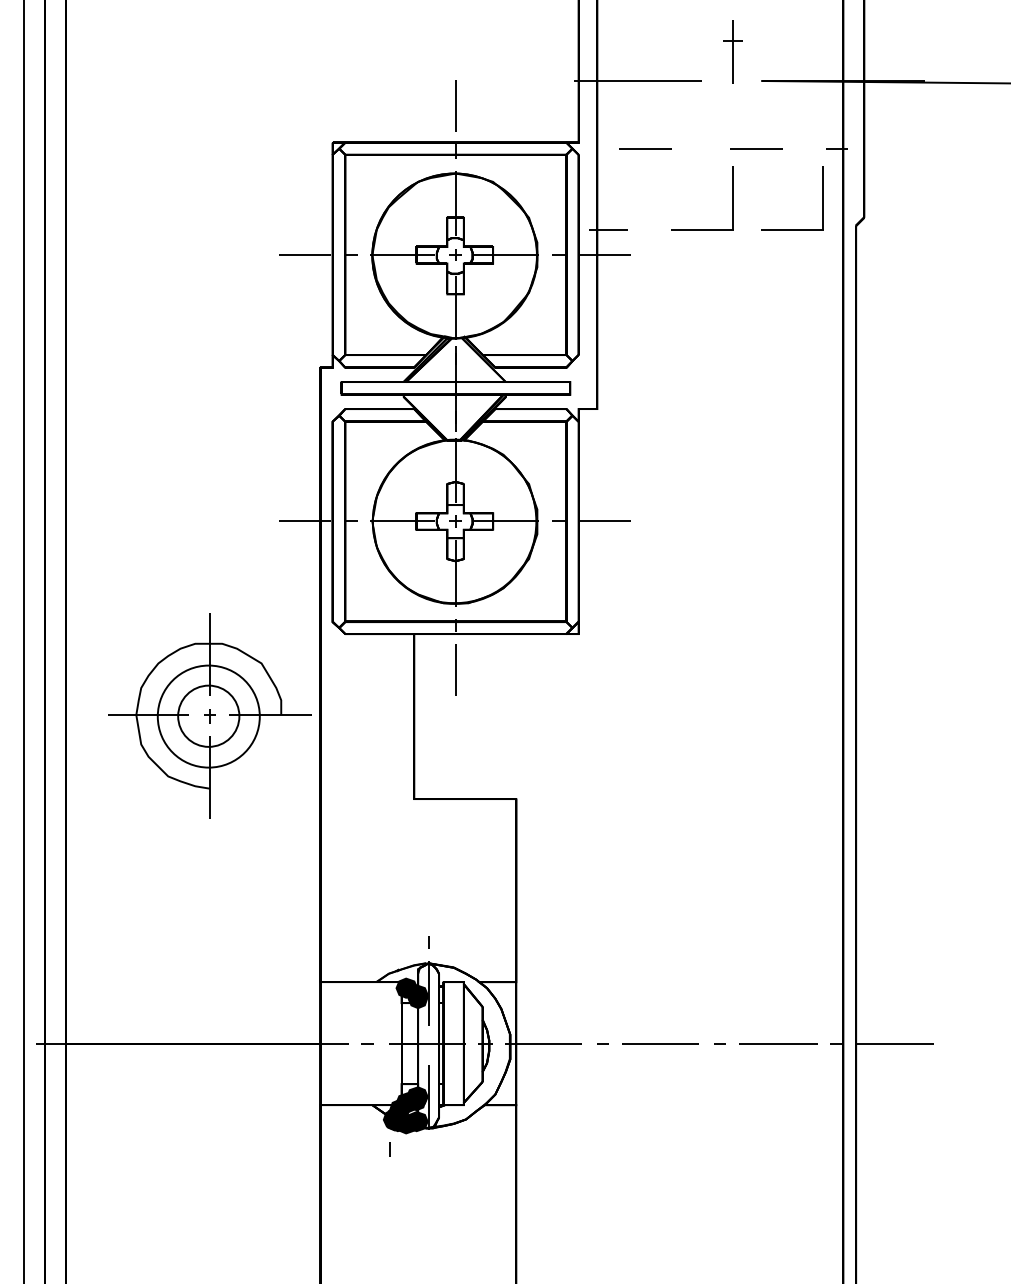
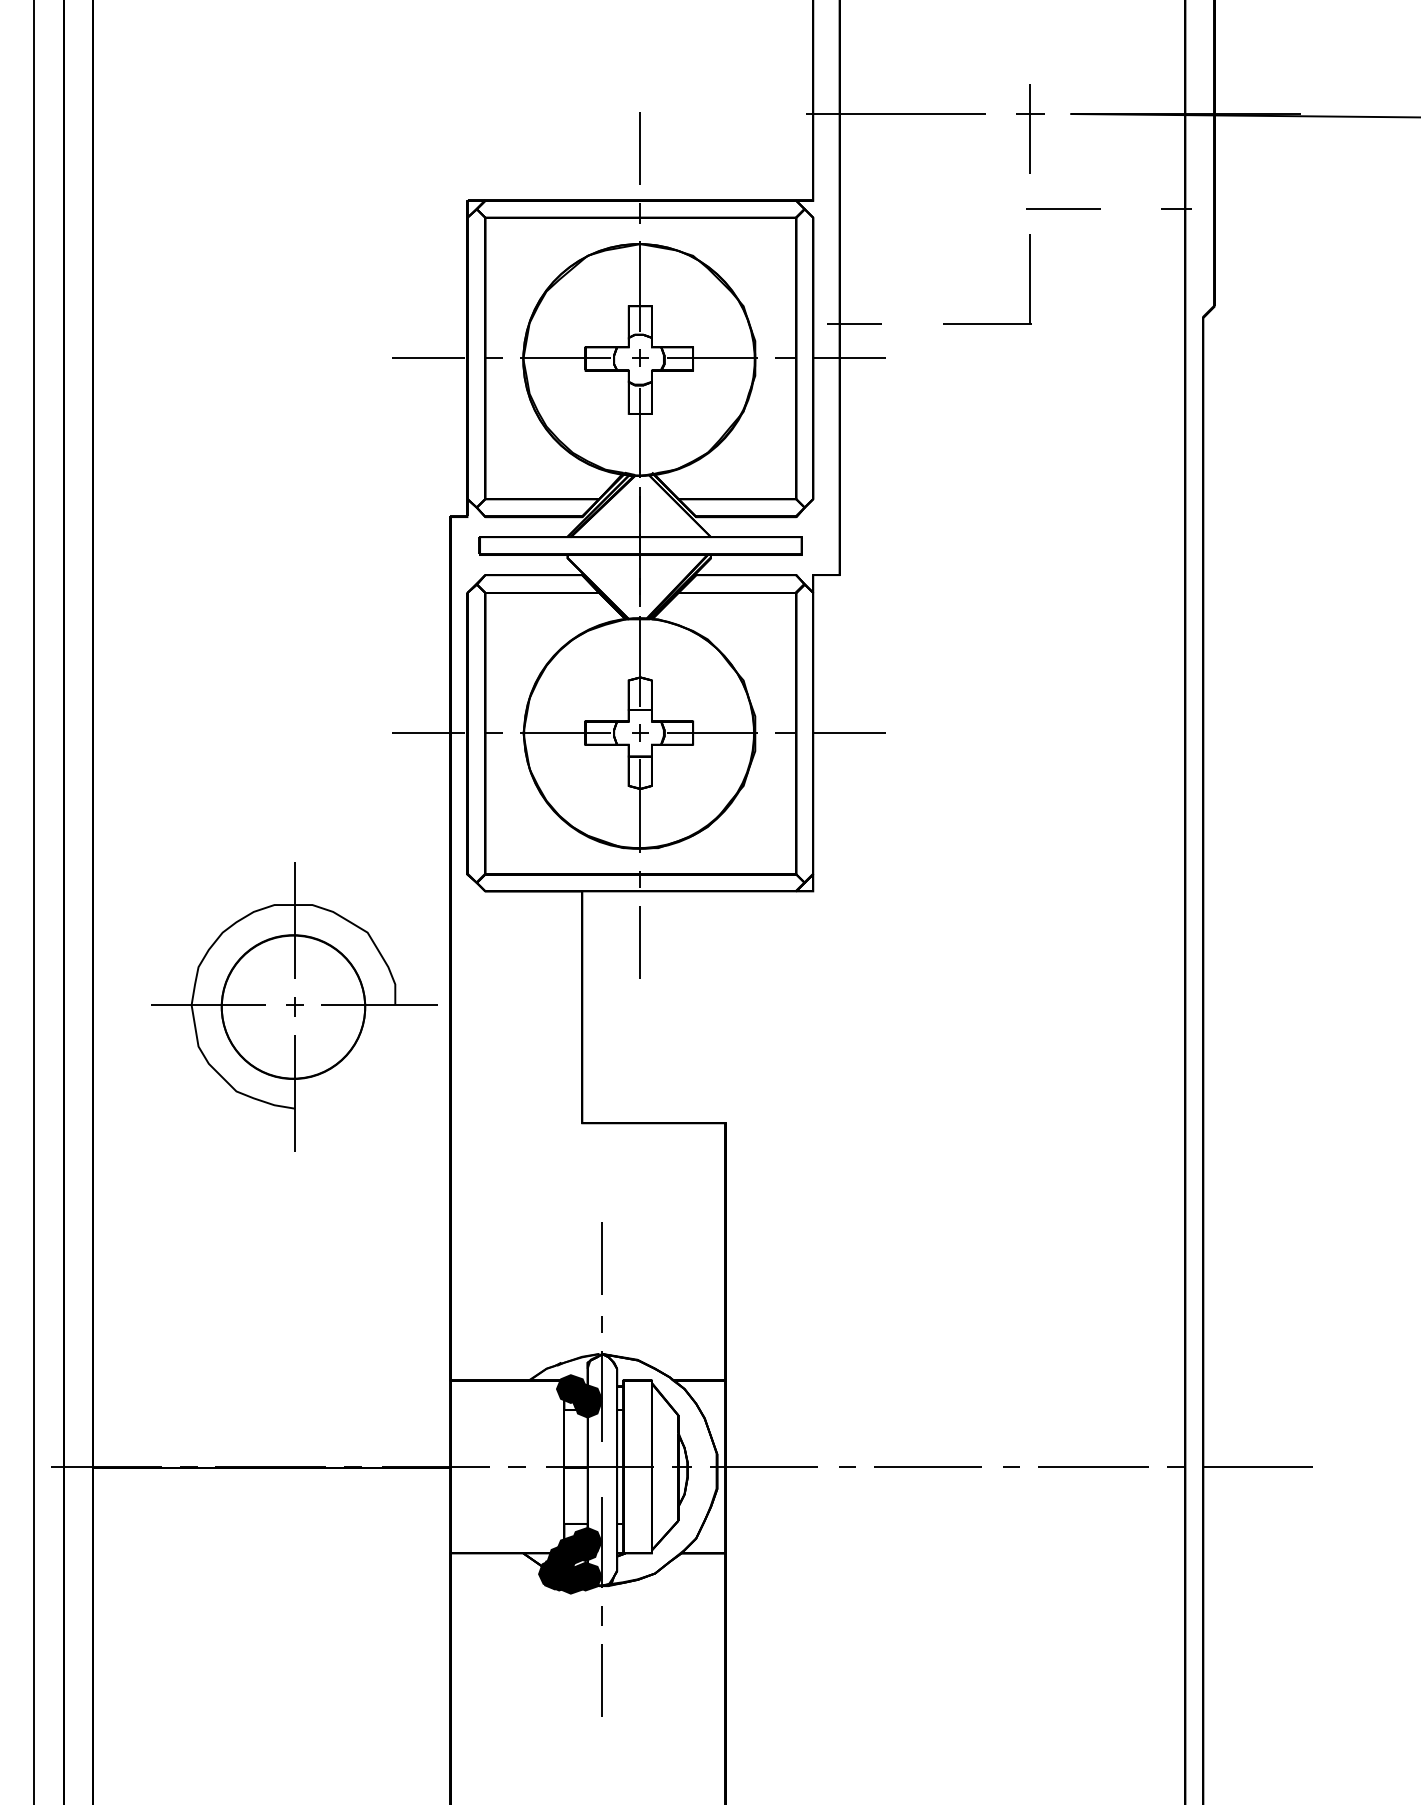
part: (732, 51) -> (1029, 128), moved
line: (645, 148) -> (907, 208), removed
part: (822, 198) -> (1156, 279), removed
circle: (208, 716) -> (293, 1007), size x1.67
line: (428, 894) -> (602, 1257), added
line: (389, 1149) -> (602, 1615), moved
line: (428, 1195) -> (602, 1680), added

